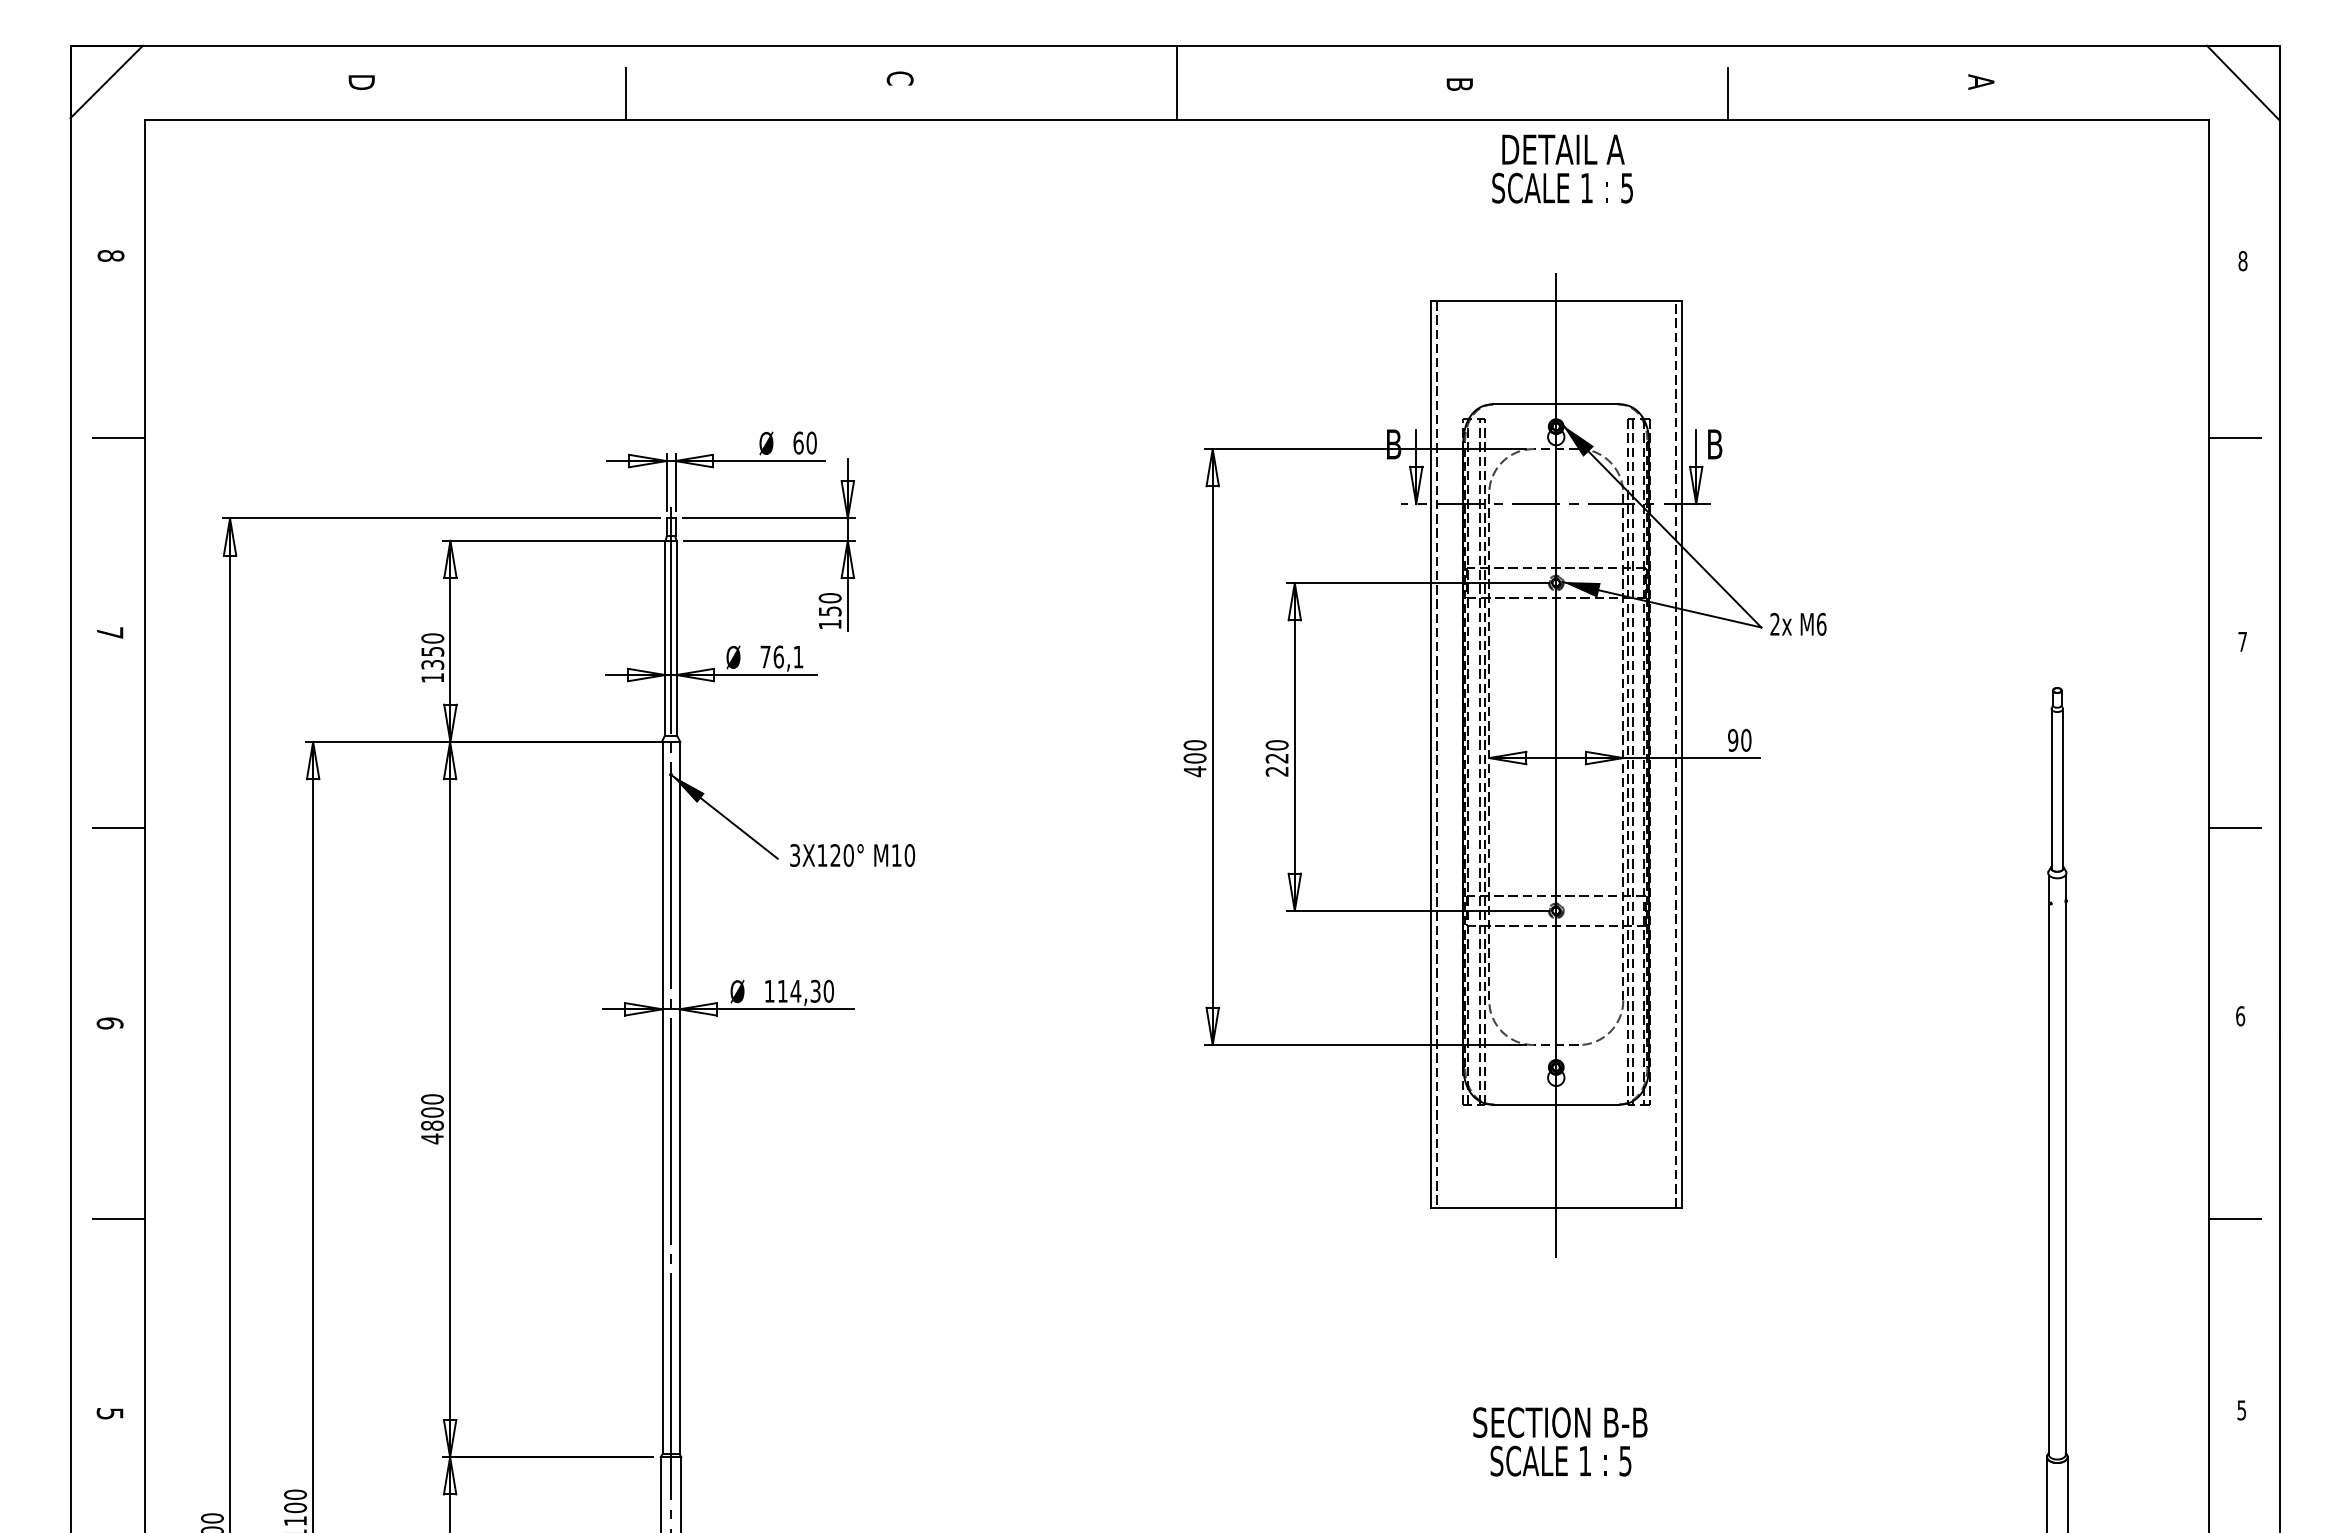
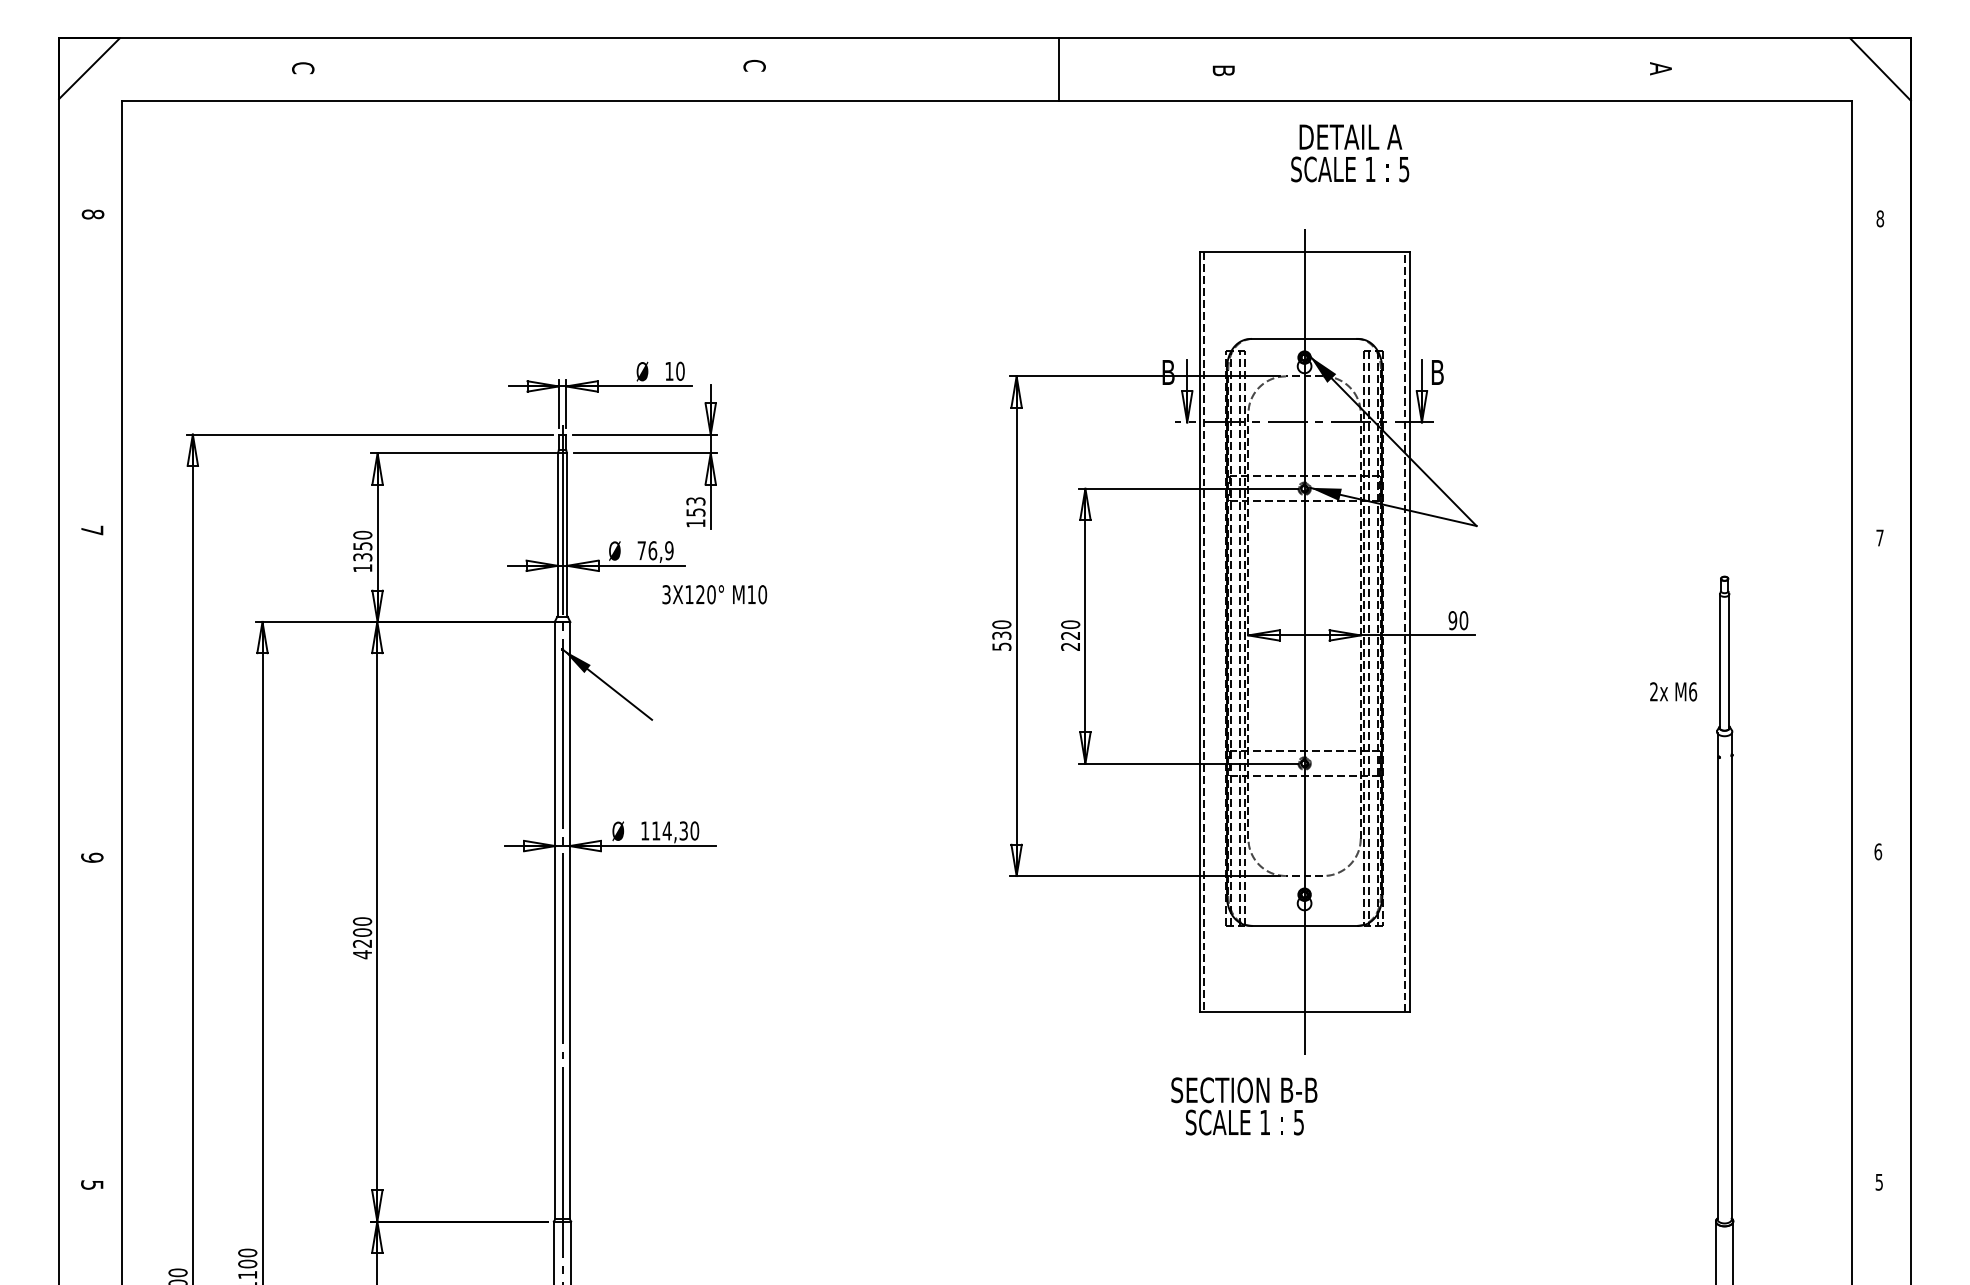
text: (361, 81) -> (303, 68), D -> C
line: (1176, 82) -> (1058, 69), moved
line: (625, 93) -> (524, 78), removed
line: (1728, 93) -> (1448, 78), removed
text: (1562, 168) -> (1350, 152), moved
line: (118, 437) -> (99, 366), removed
line: (2234, 437) -> (1873, 366), removed
text: (798, 442) -> (669, 370), 60 -> 10
text: (829, 598) -> (695, 501), 150 -> 153
text: (1798, 623) -> (1673, 691), moved
text: (798, 656) -> (669, 550), 76,1 -> 76,9
text: (1194, 765) -> (1001, 641), 400 -> 530
line: (118, 828) -> (99, 694), removed
line: (2234, 828) -> (1873, 694), removed
text: (852, 855) -> (714, 594), moved
text: (109, 1023) -> (91, 857), 6 -> 9
text: (432, 1125) -> (362, 943), 4800 -> 4200
line: (118, 1218) -> (99, 1021), removed
line: (2234, 1218) -> (1873, 1021), removed
text: (1560, 1441) -> (1244, 1106), moved

